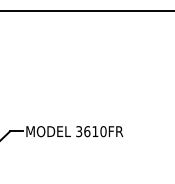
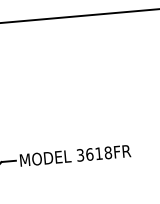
text: (103, 131) -> (108, 152), 3610FR -> 3618FR

